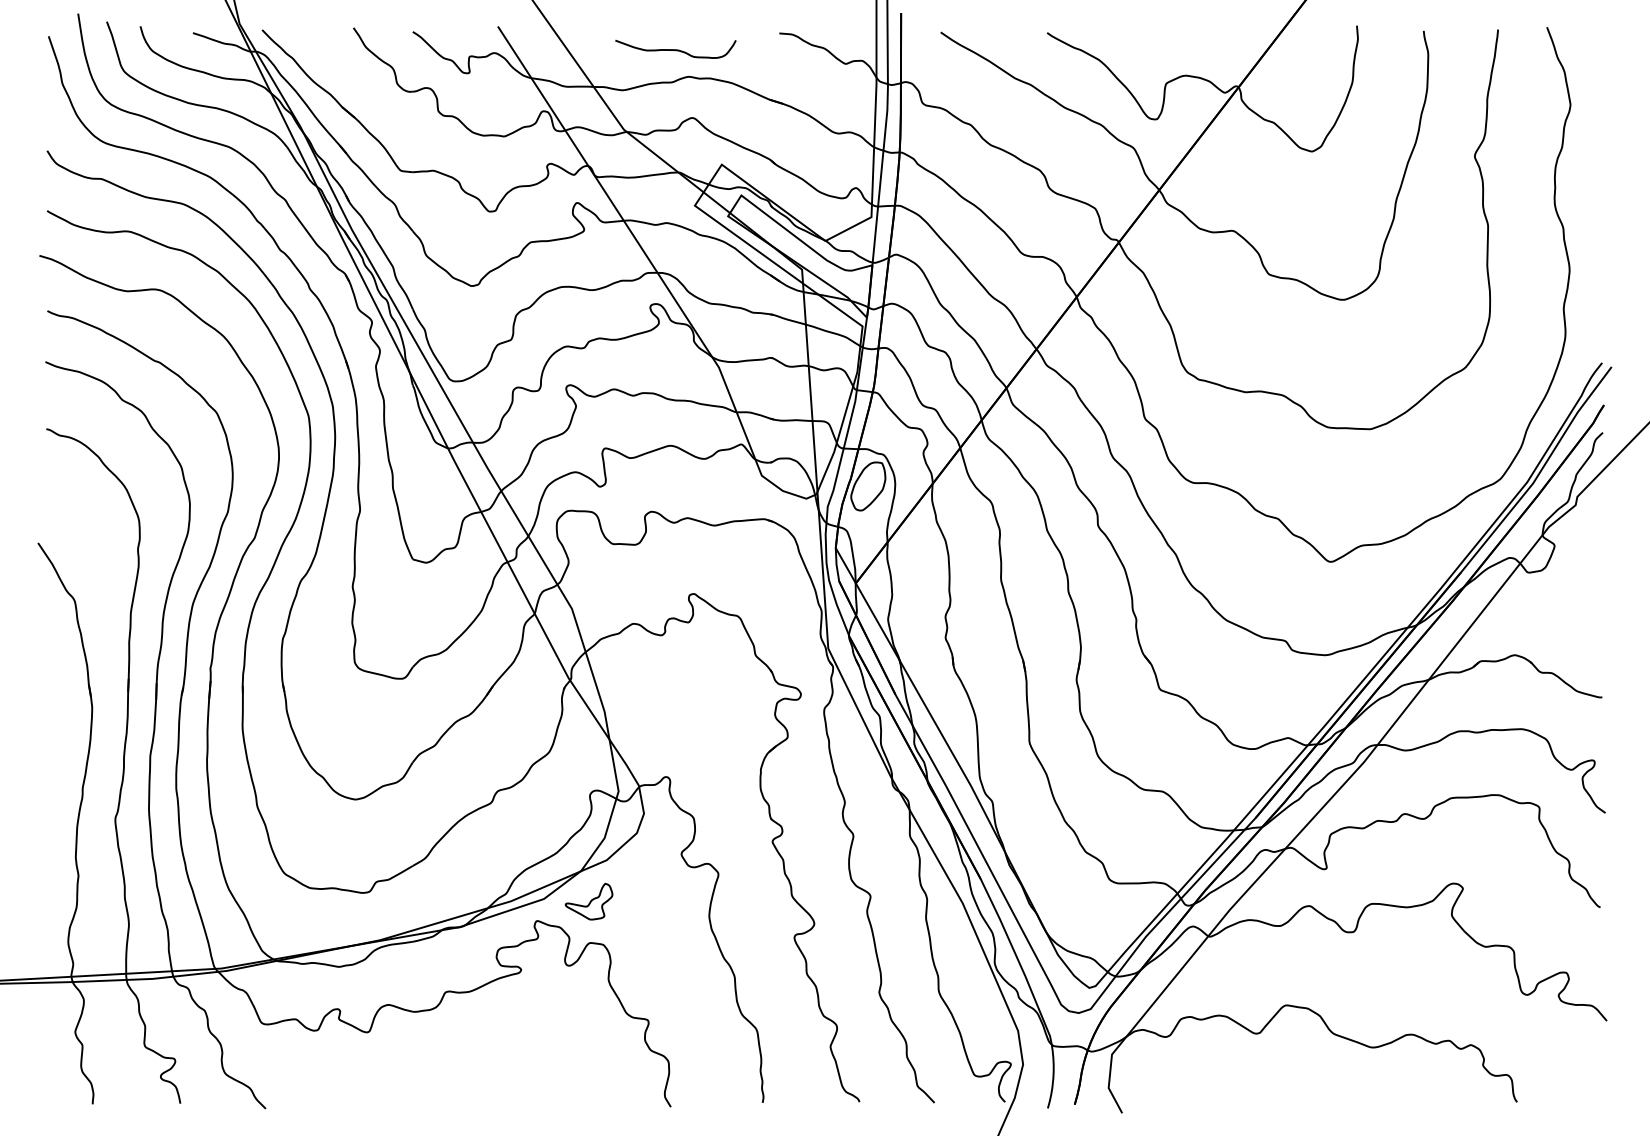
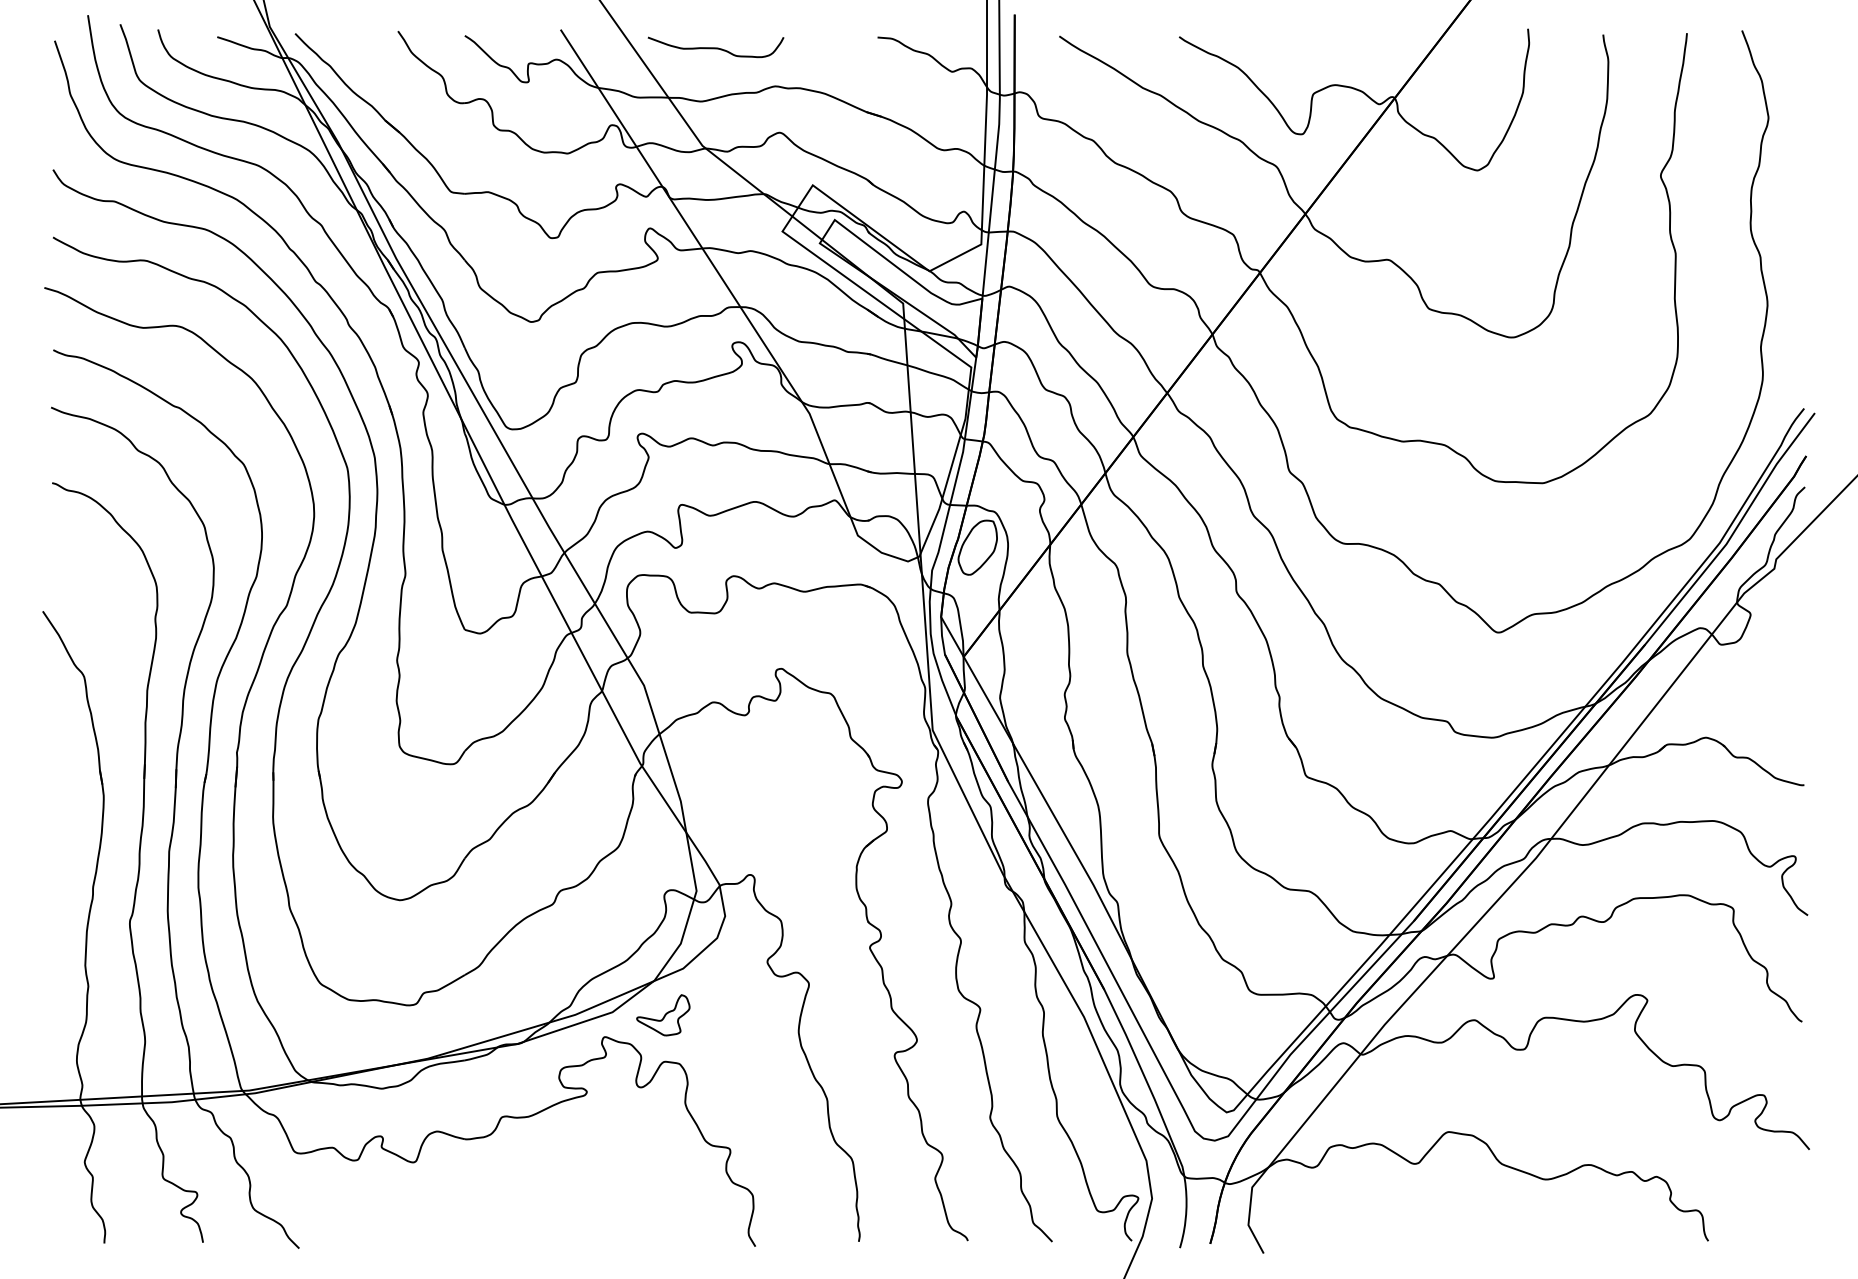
curve: (675, 49) -> (715, 47), moved

